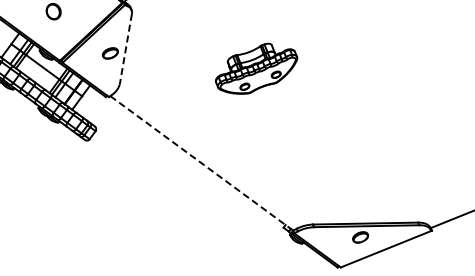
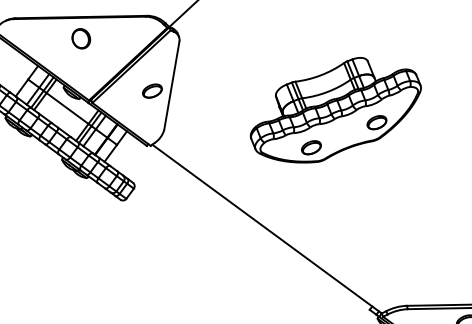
line: (125, 49) -> (171, 86), dashed -> solid
part: (256, 68) -> (335, 110), size x1.67
line: (201, 163) -> (266, 229), dashed -> solid

